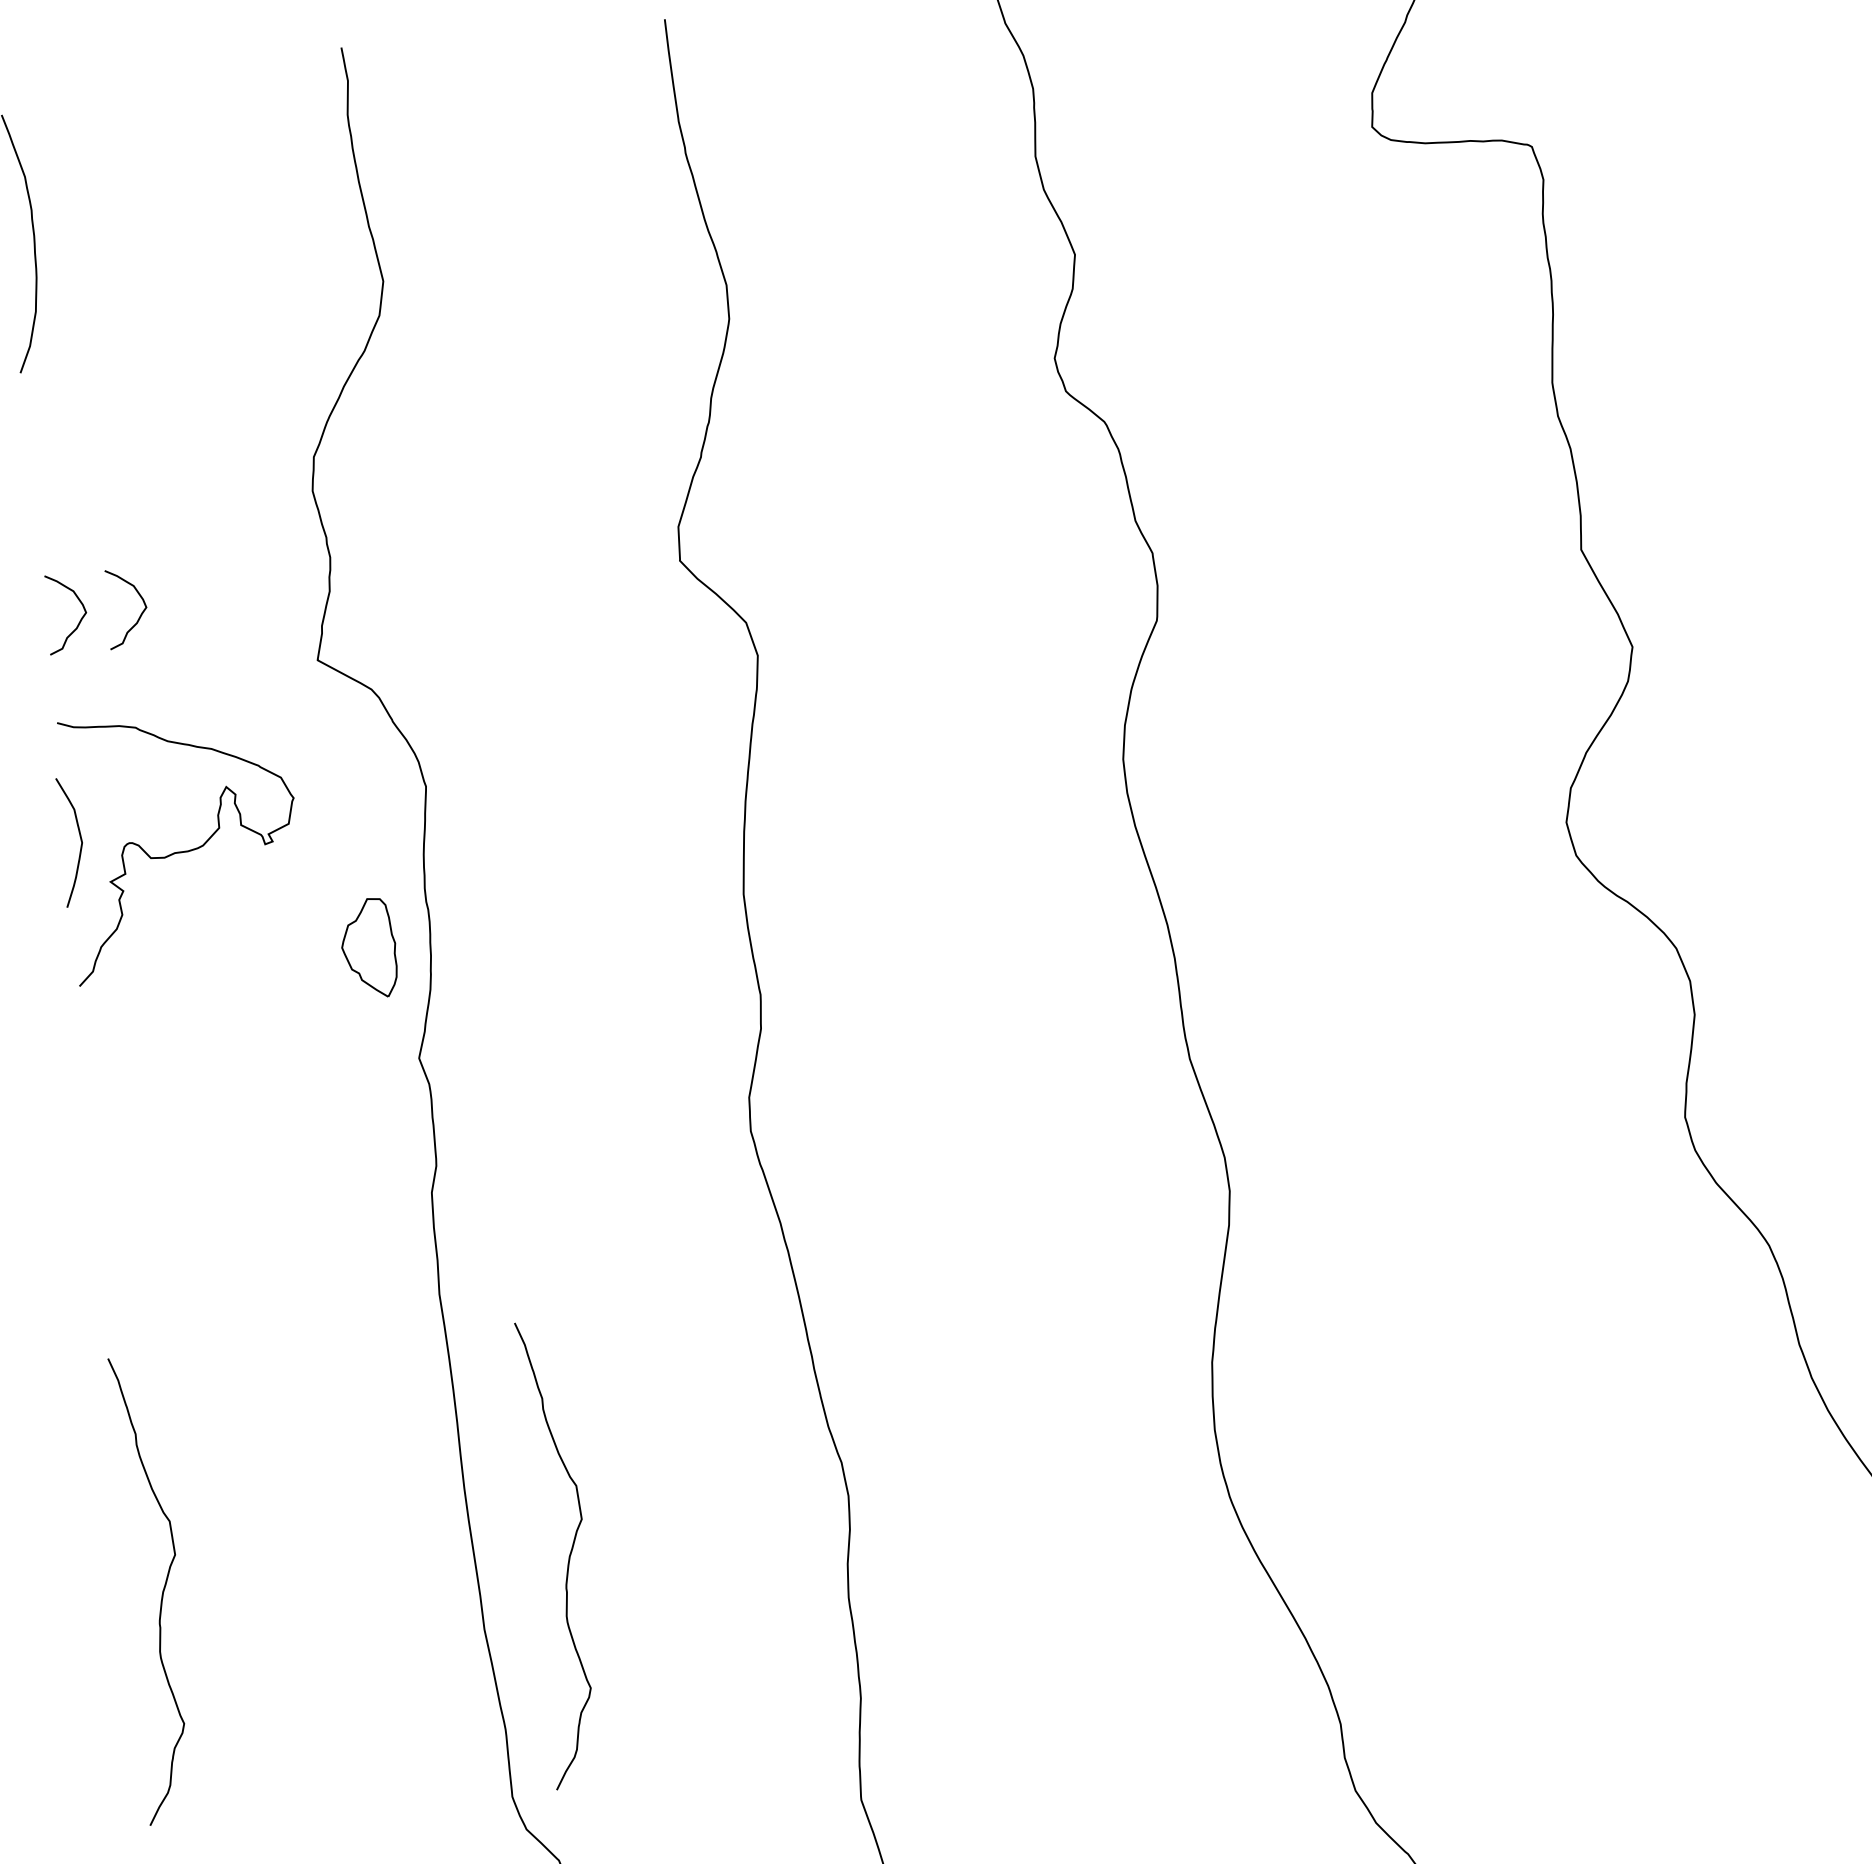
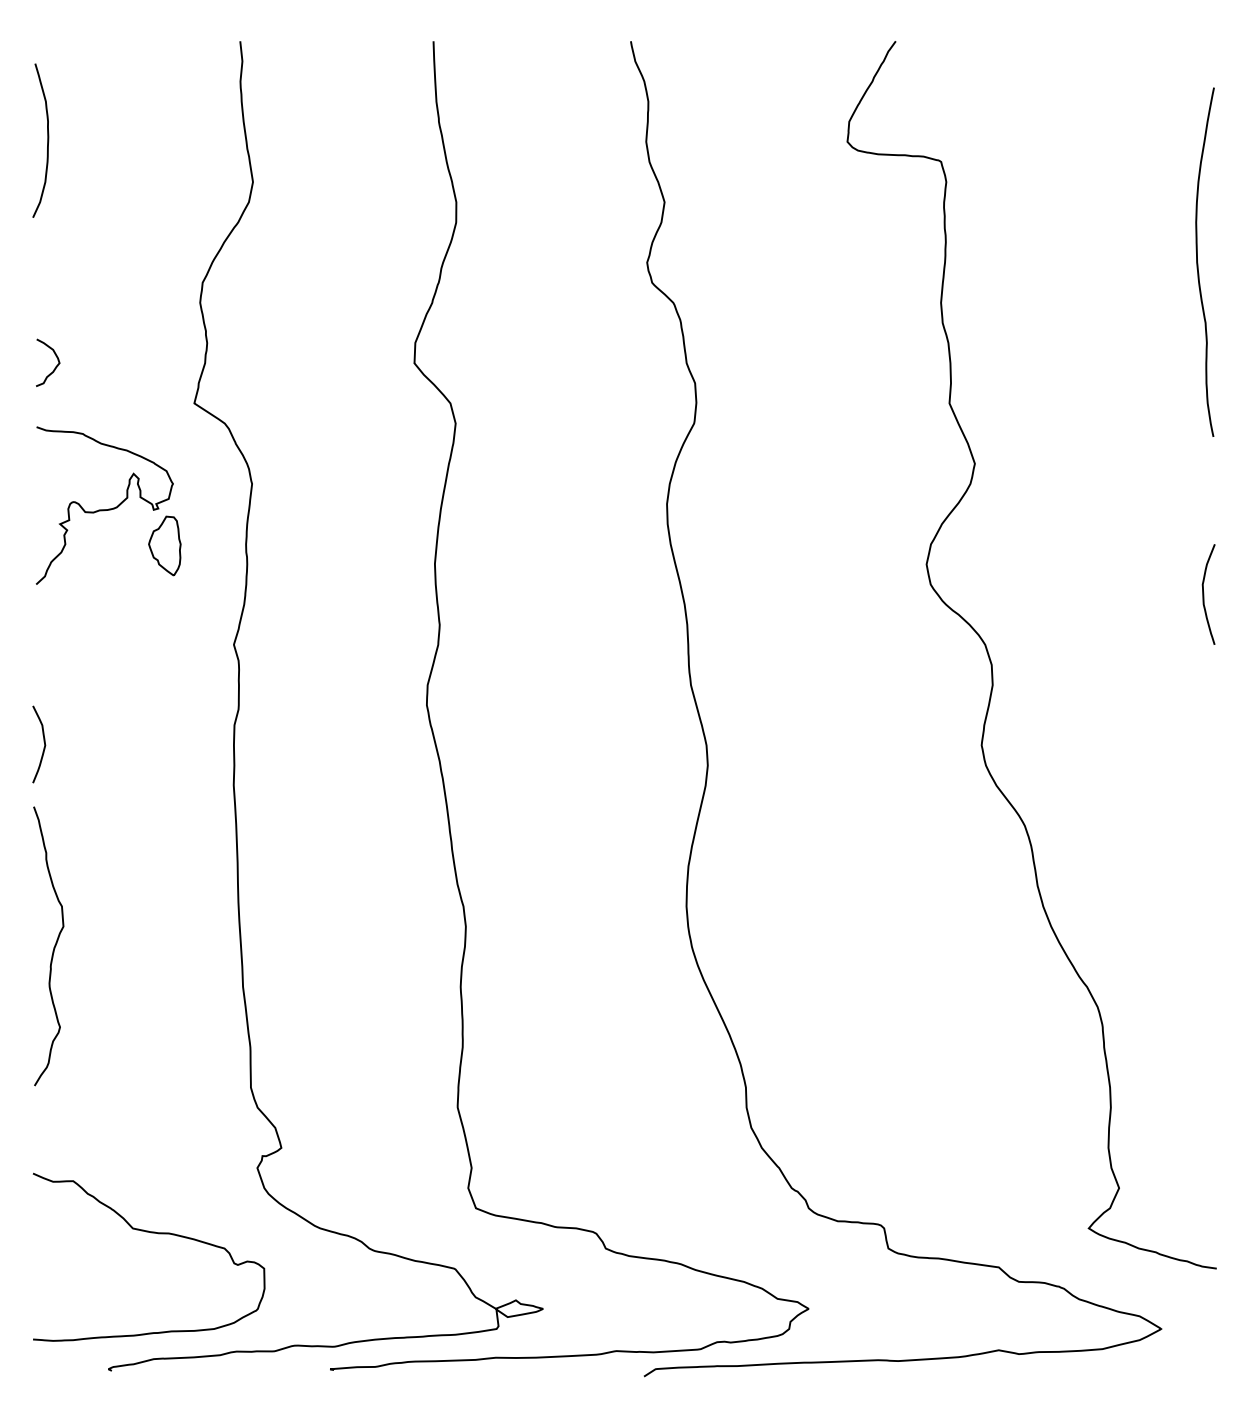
curve: (140, 613) -> (91, 366), removed
curve: (78, 838) -> (43, 742), moved
part: (368, 947) -> (164, 545), moved
curve: (568, 1555) -> (296, 947), removed

